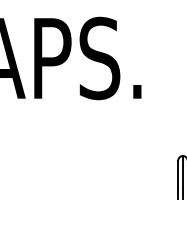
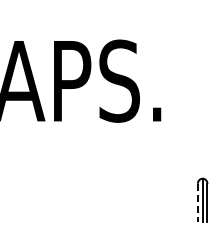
line: (177, 180) -> (197, 203), solid -> dashed

